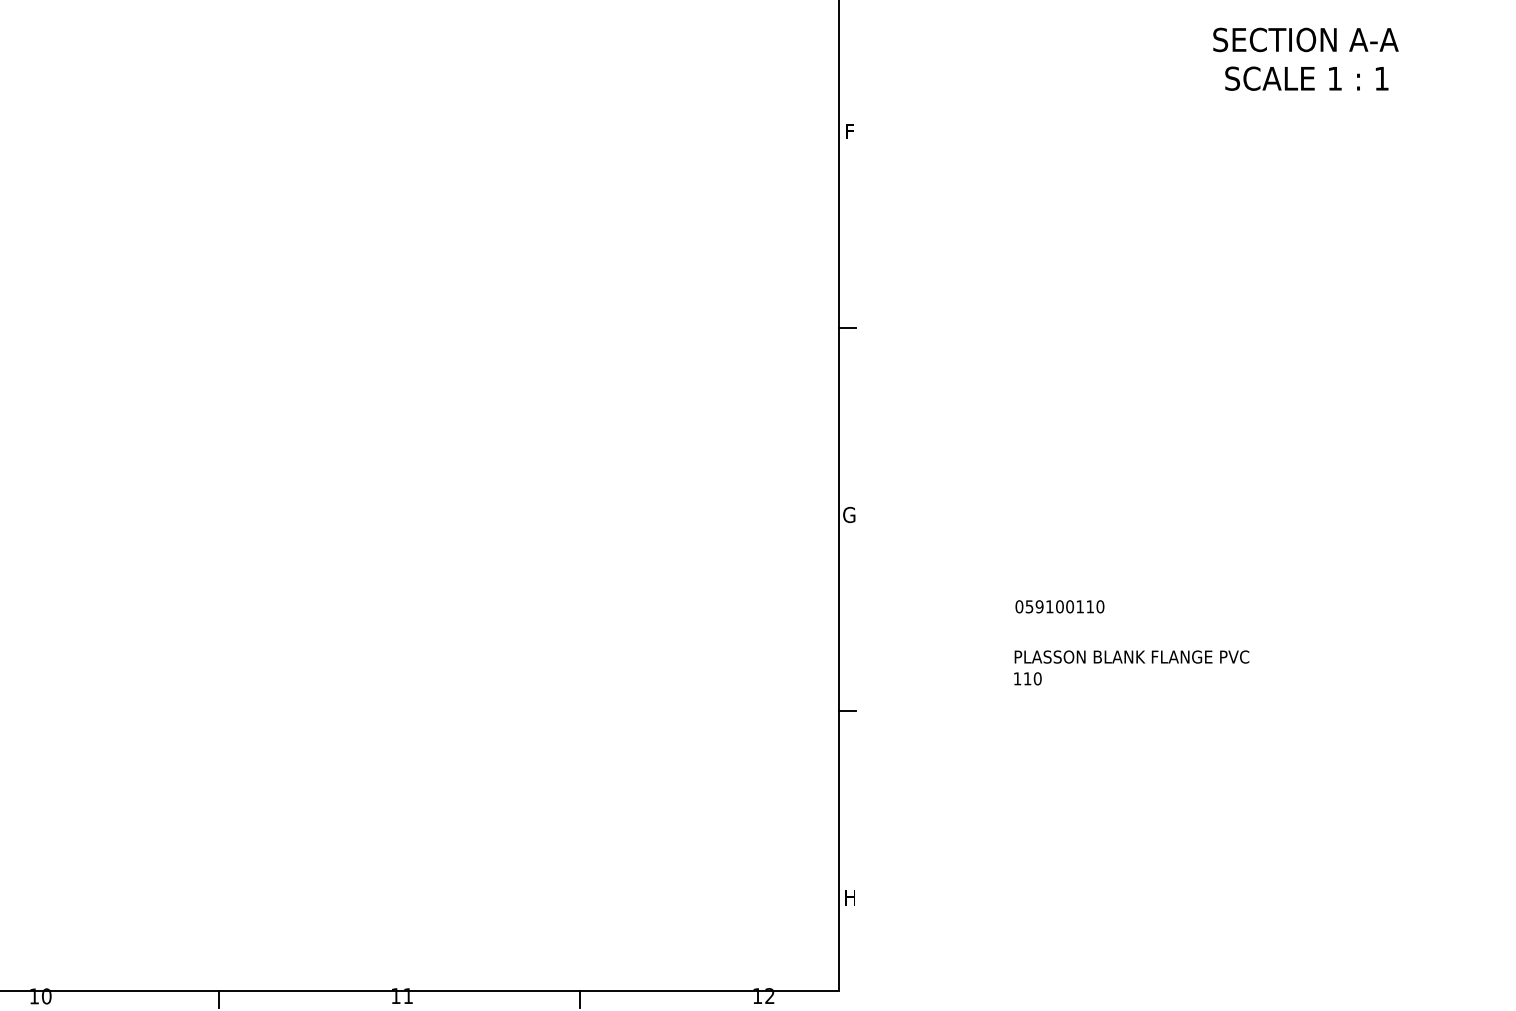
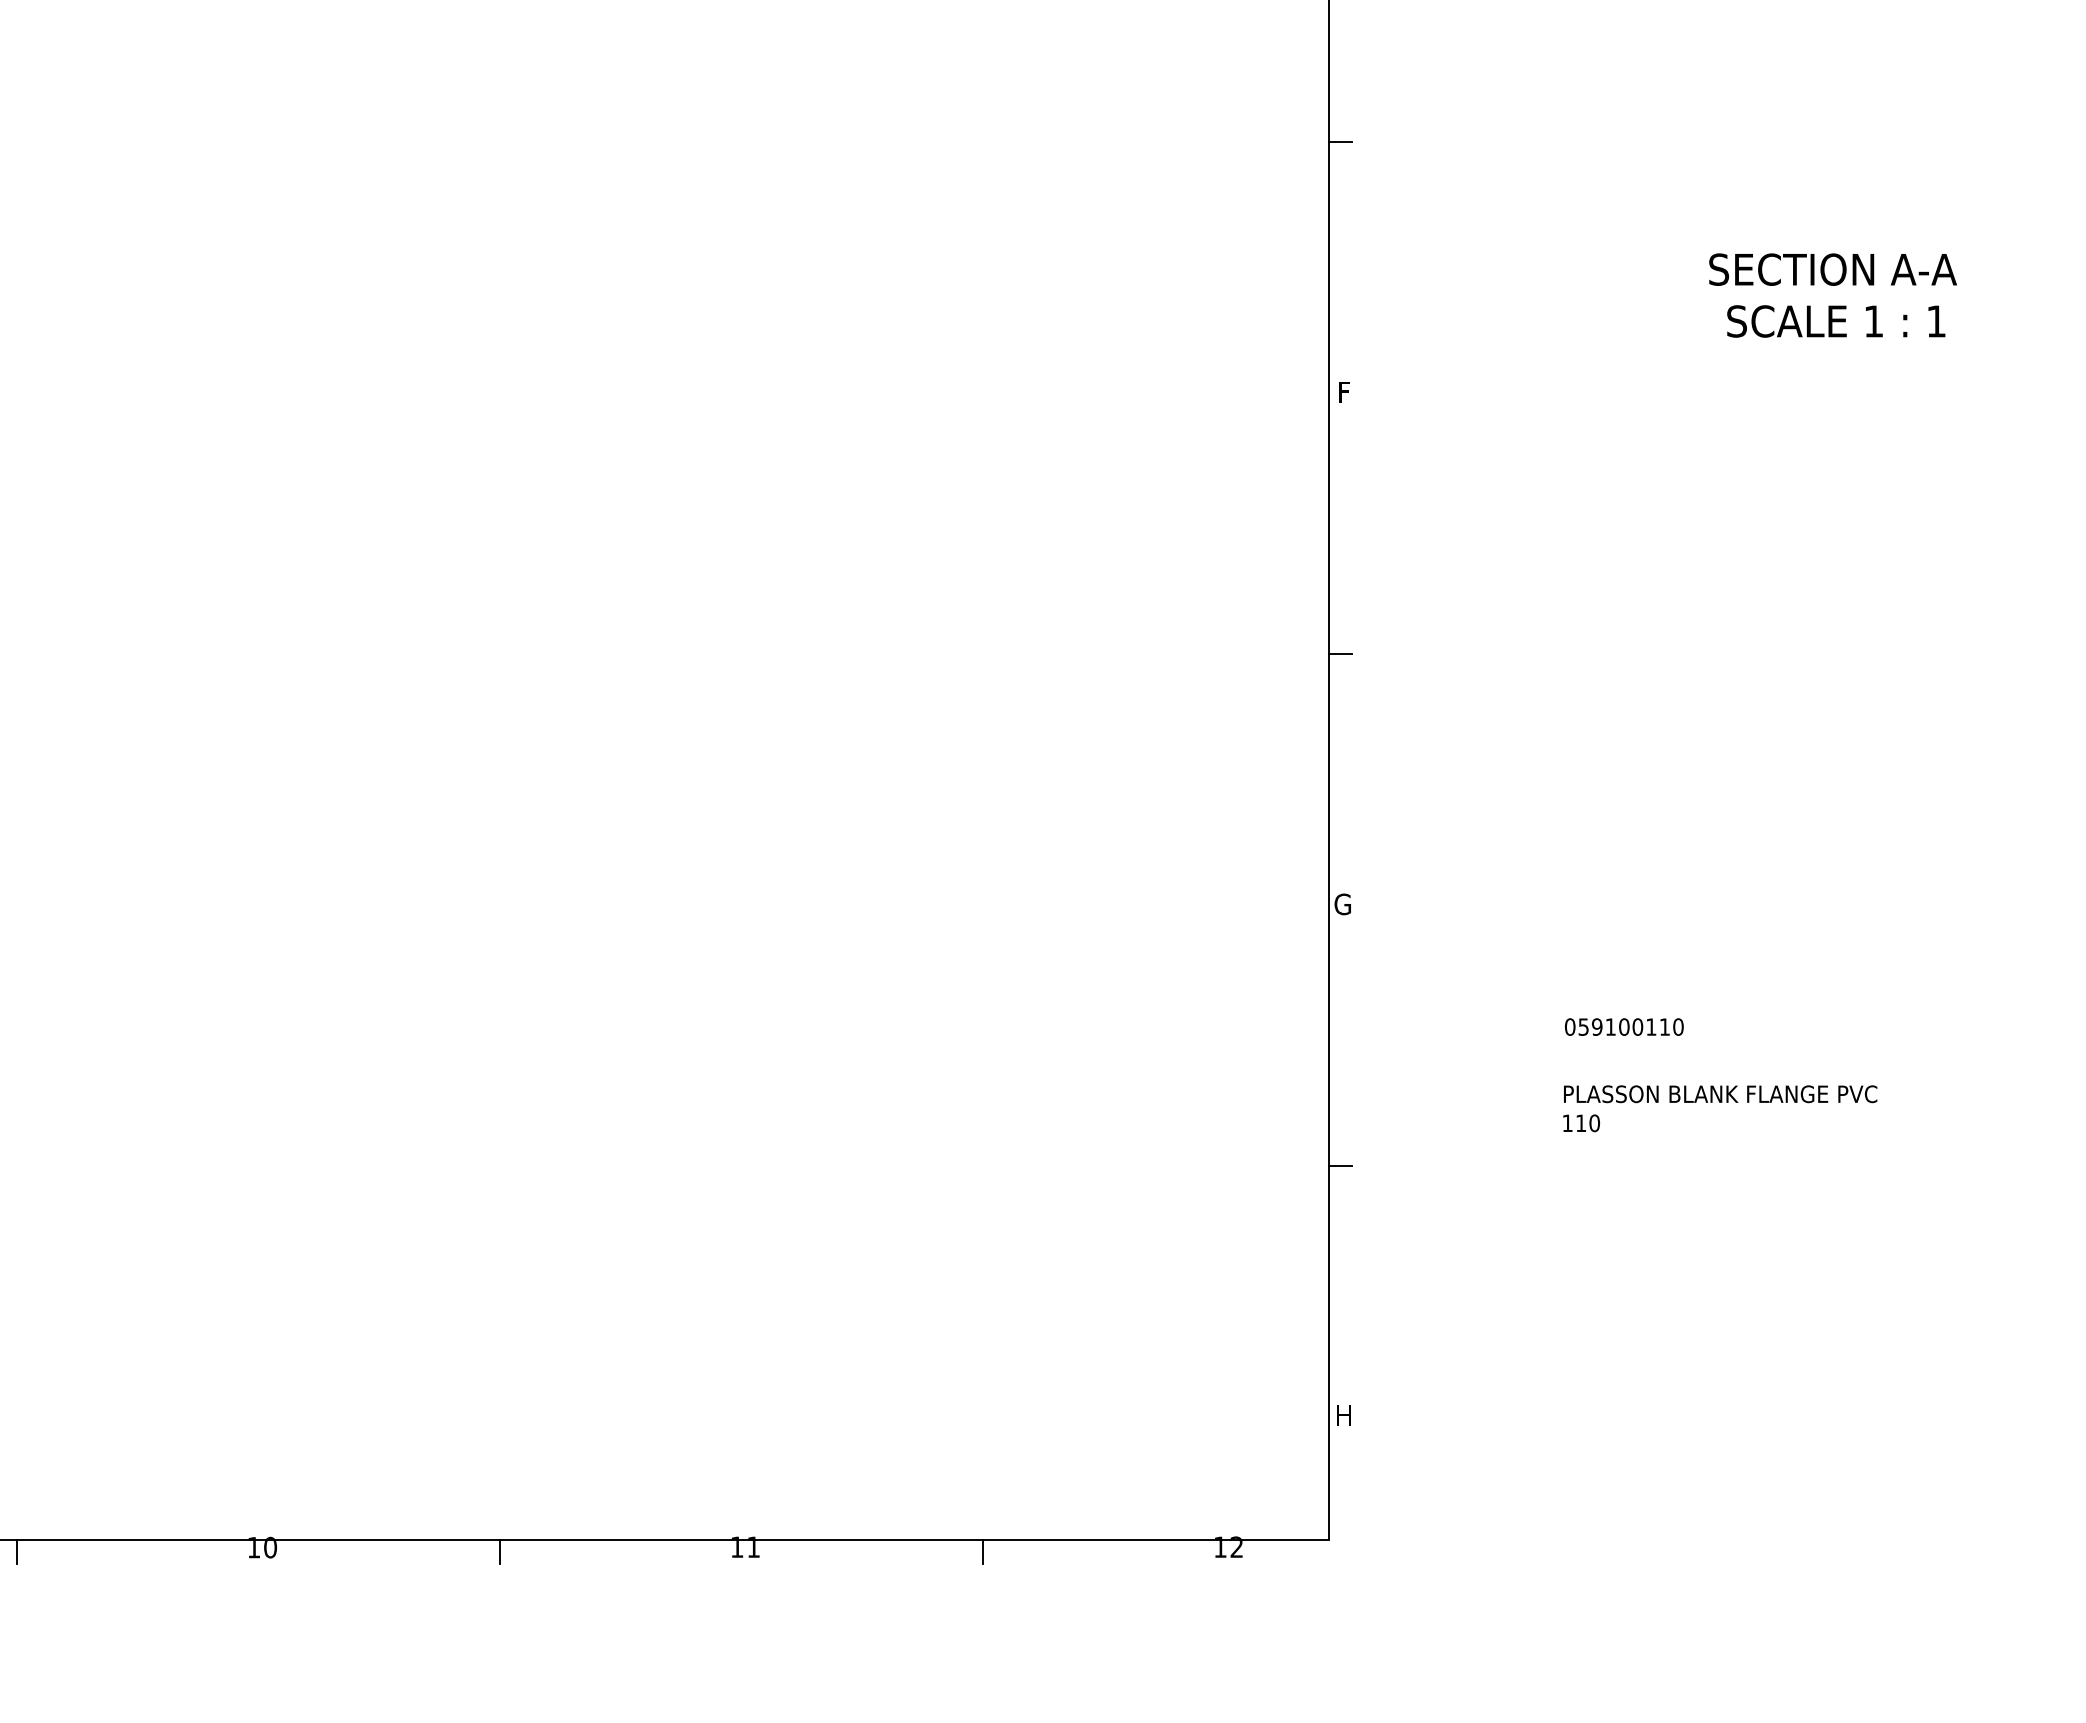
text: (1305, 39) -> (1832, 269), moved
text: (1307, 78) -> (1836, 321), moved

